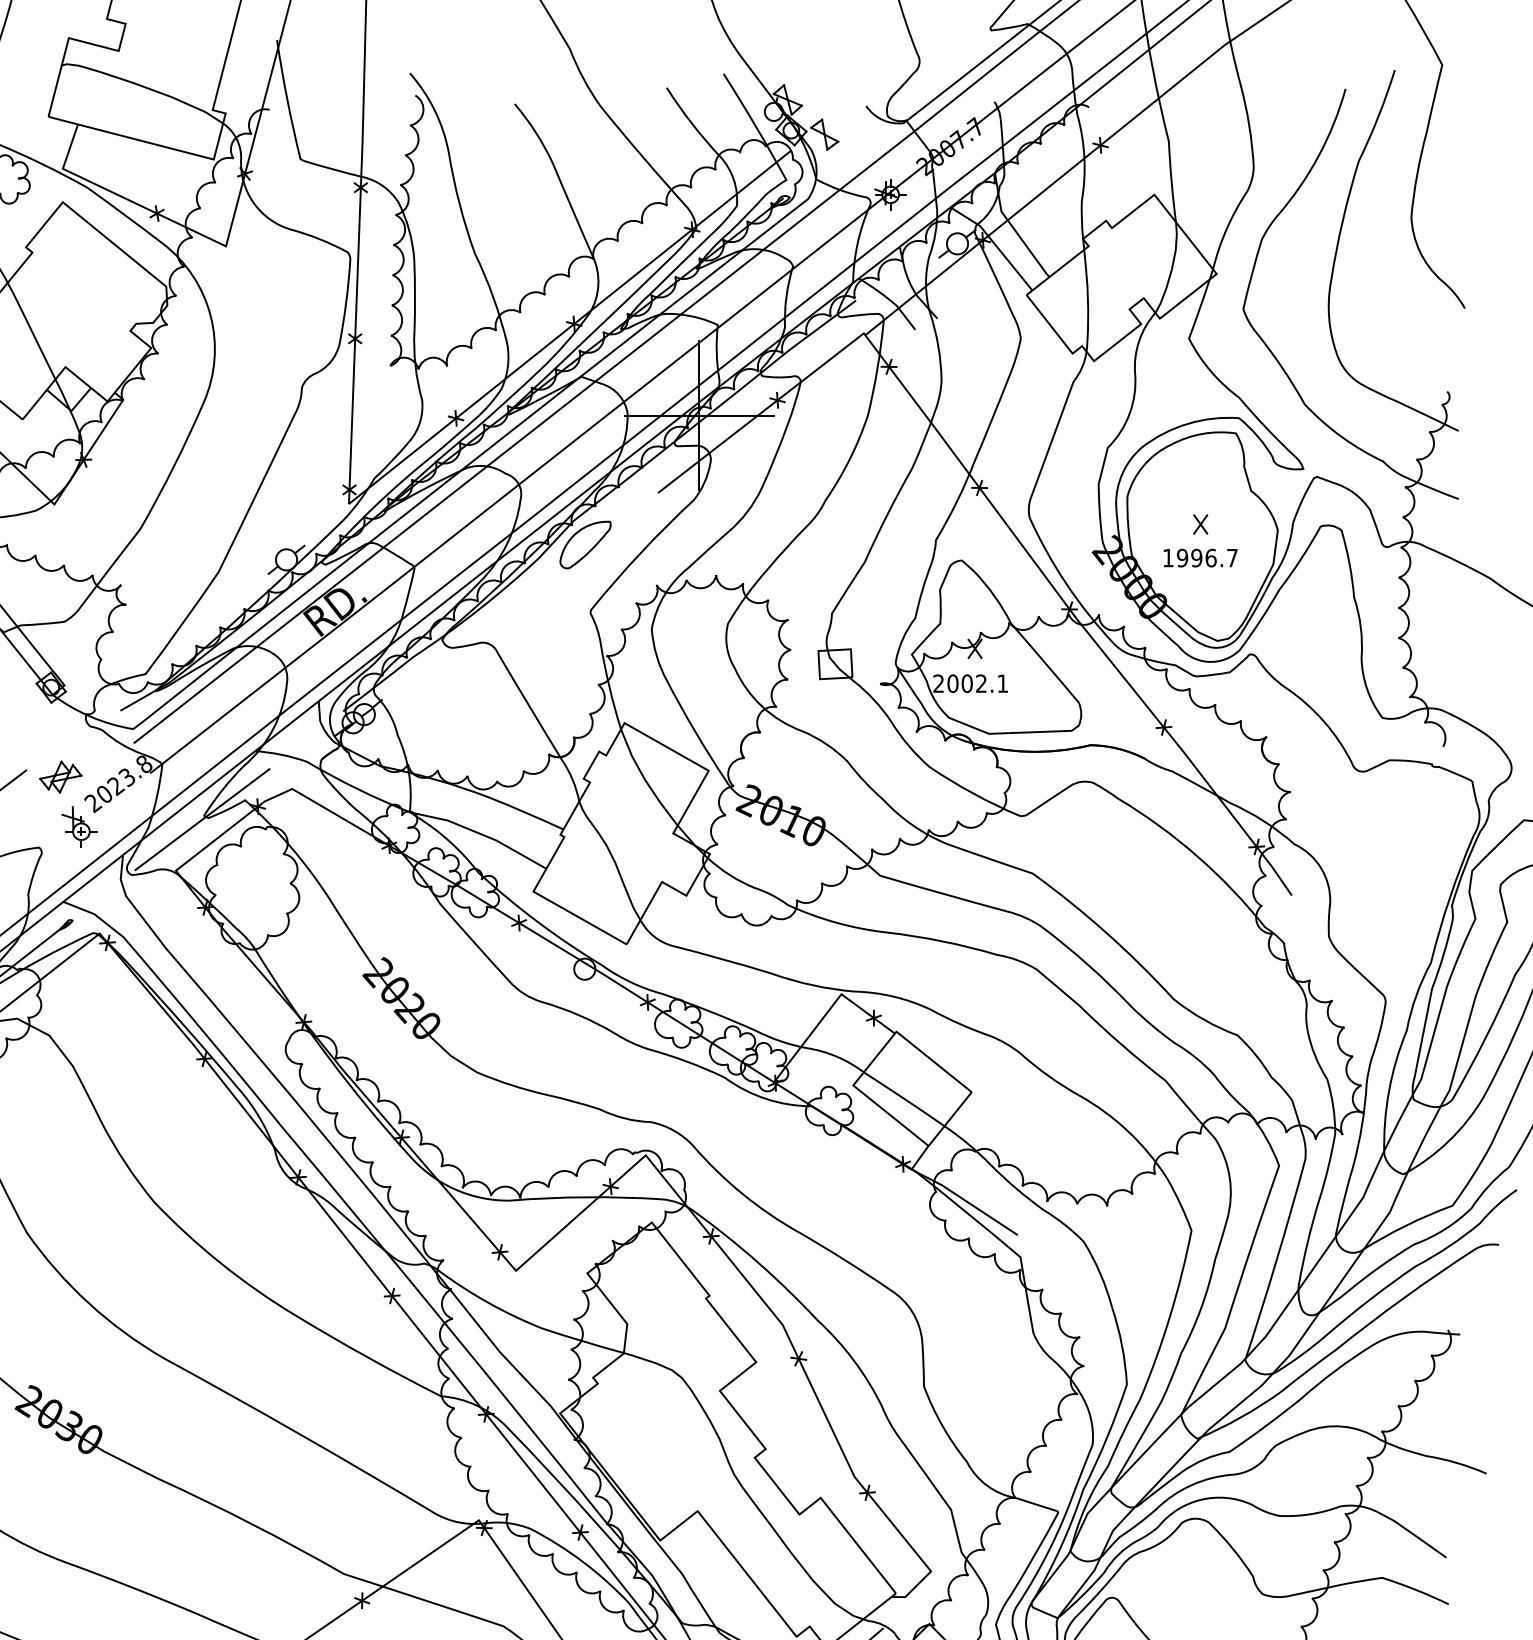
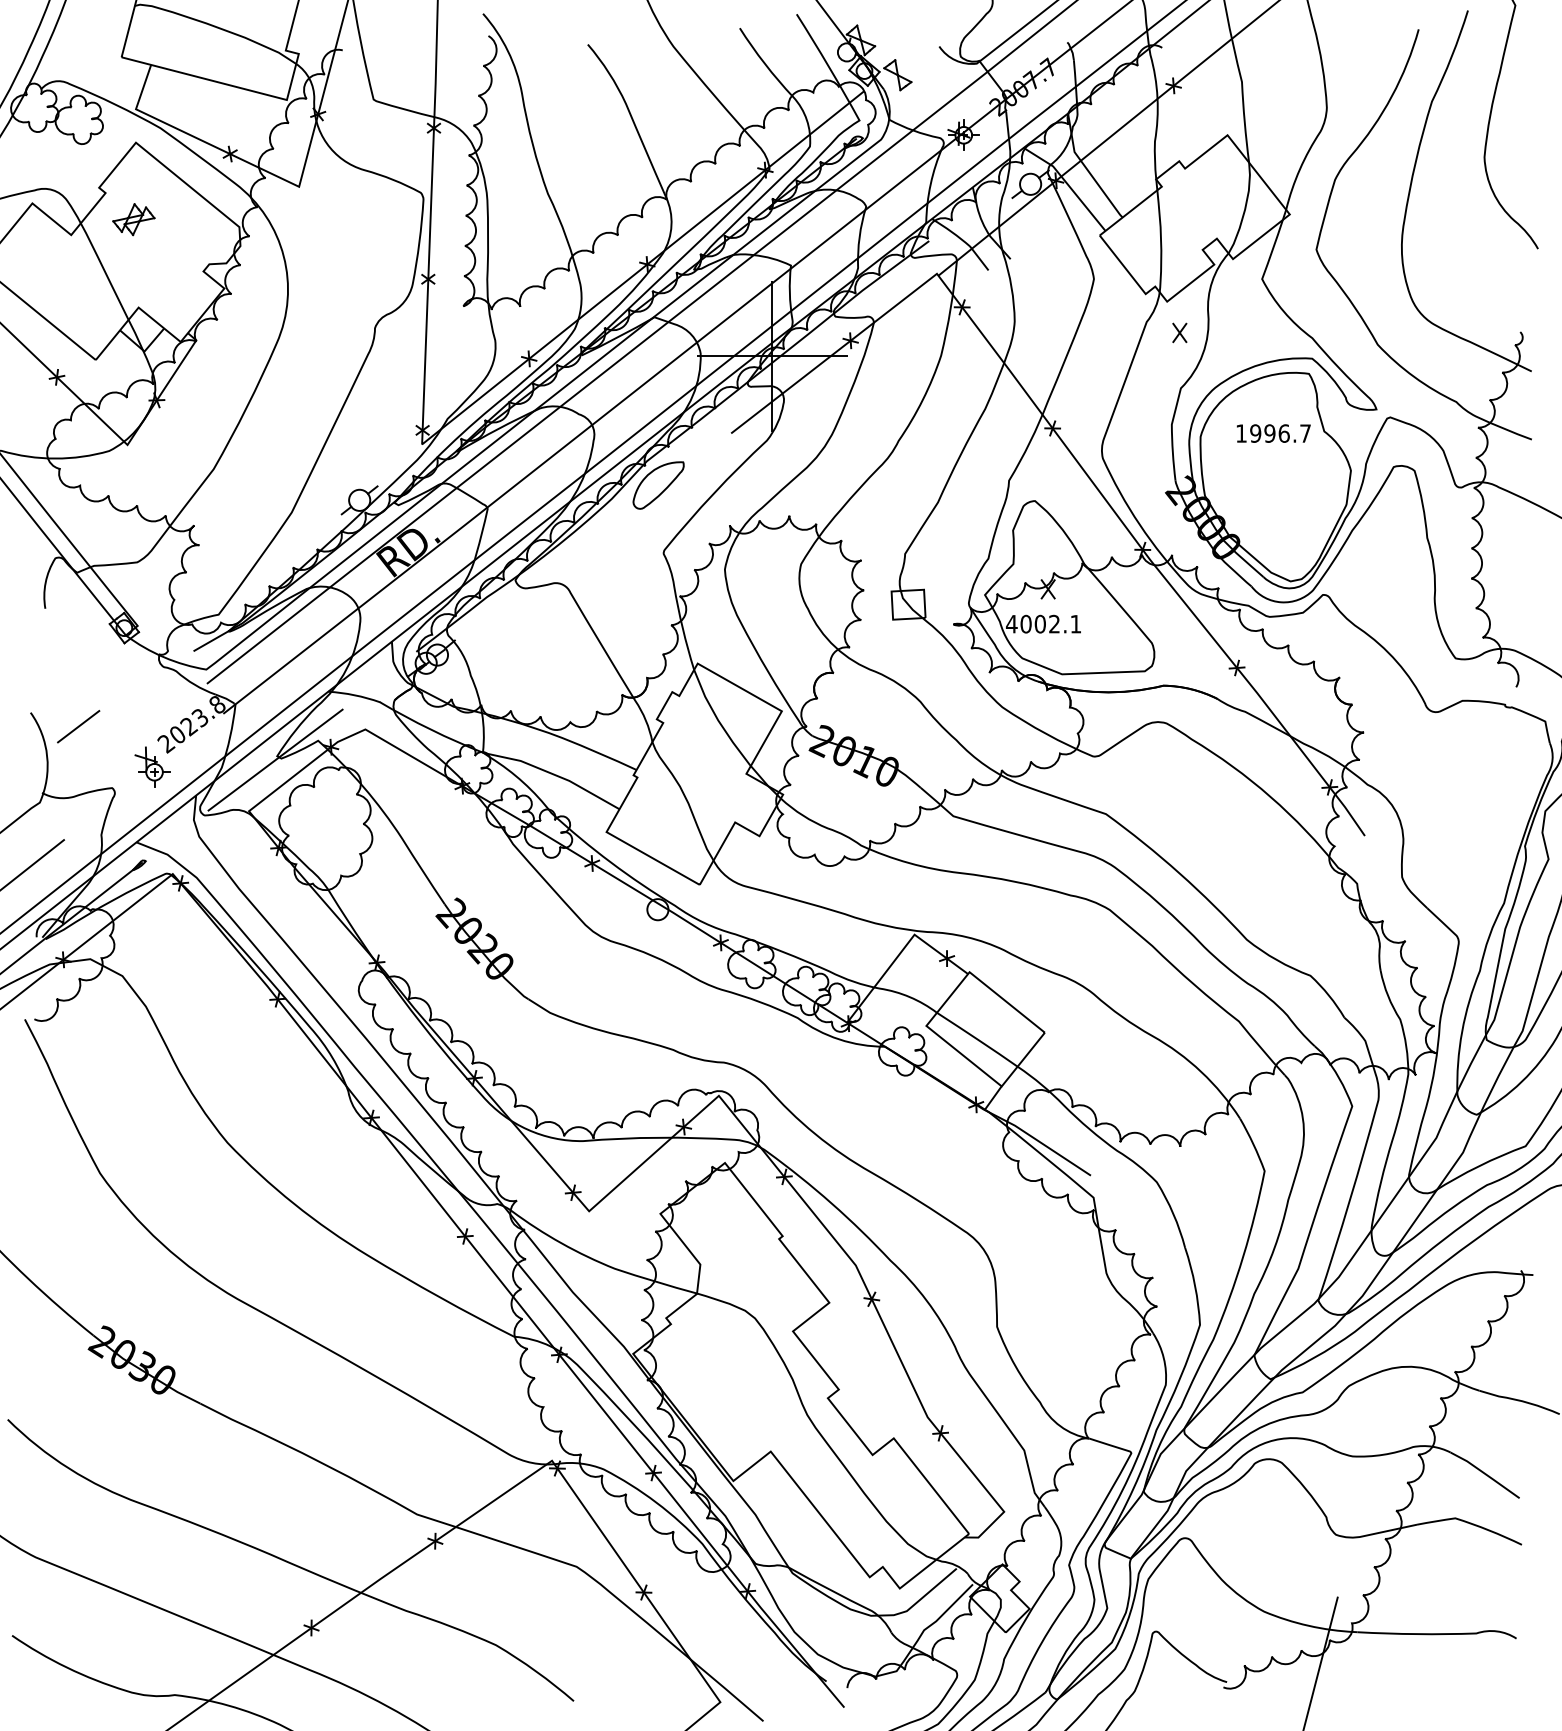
part: (1200, 524) -> (1179, 332), moved
text: (1200, 558) -> (1273, 433), moved
text: (938, 683) -> (1011, 623), 2002.1 -> 4002.1
part: (60, 777) -> (133, 219), moved

